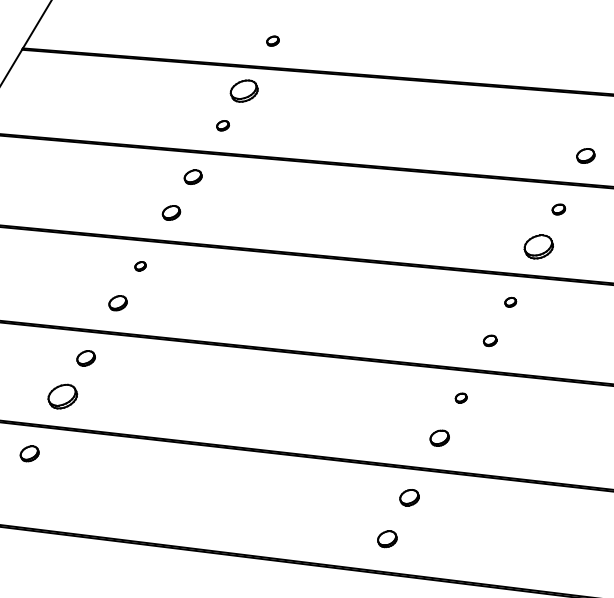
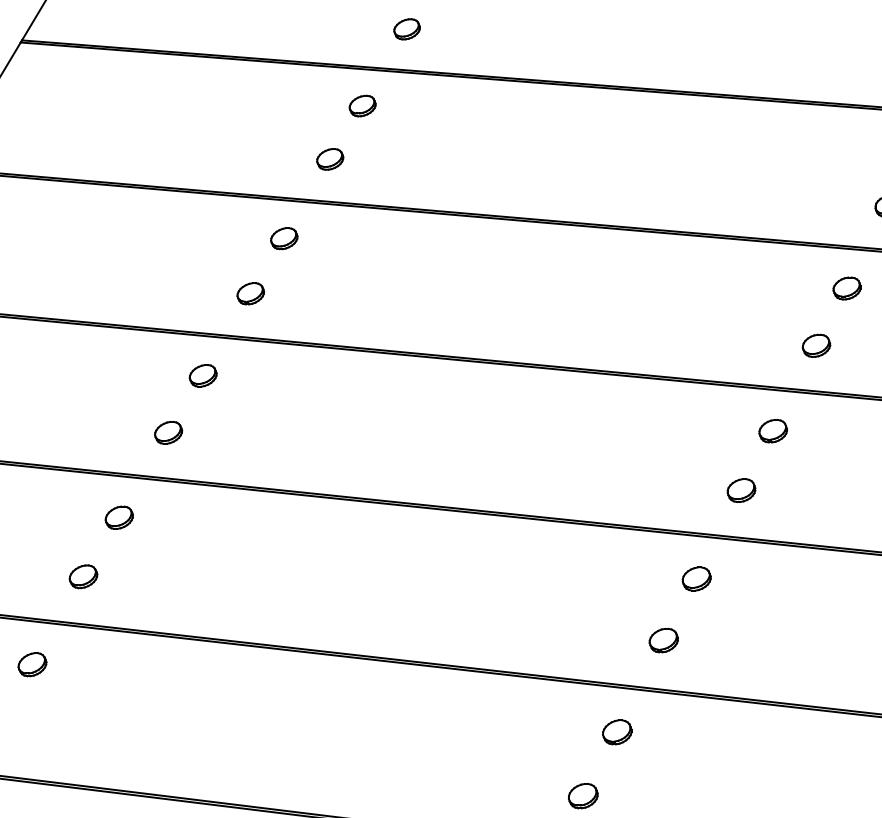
part: (272, 40) -> (406, 28), size x1.43
part: (243, 90) -> (361, 105), size x0.62
part: (222, 125) -> (329, 159), size x1.43
part: (558, 209) -> (846, 288), size x1.43
part: (538, 246) -> (815, 345), size x0.62
part: (140, 266) -> (203, 376), size x1.67
part: (510, 302) -> (772, 431), size x1.67
part: (490, 340) -> (741, 490), size x1.43
part: (62, 396) -> (82, 576), size x0.62
part: (461, 397) -> (697, 577), size x1.67

